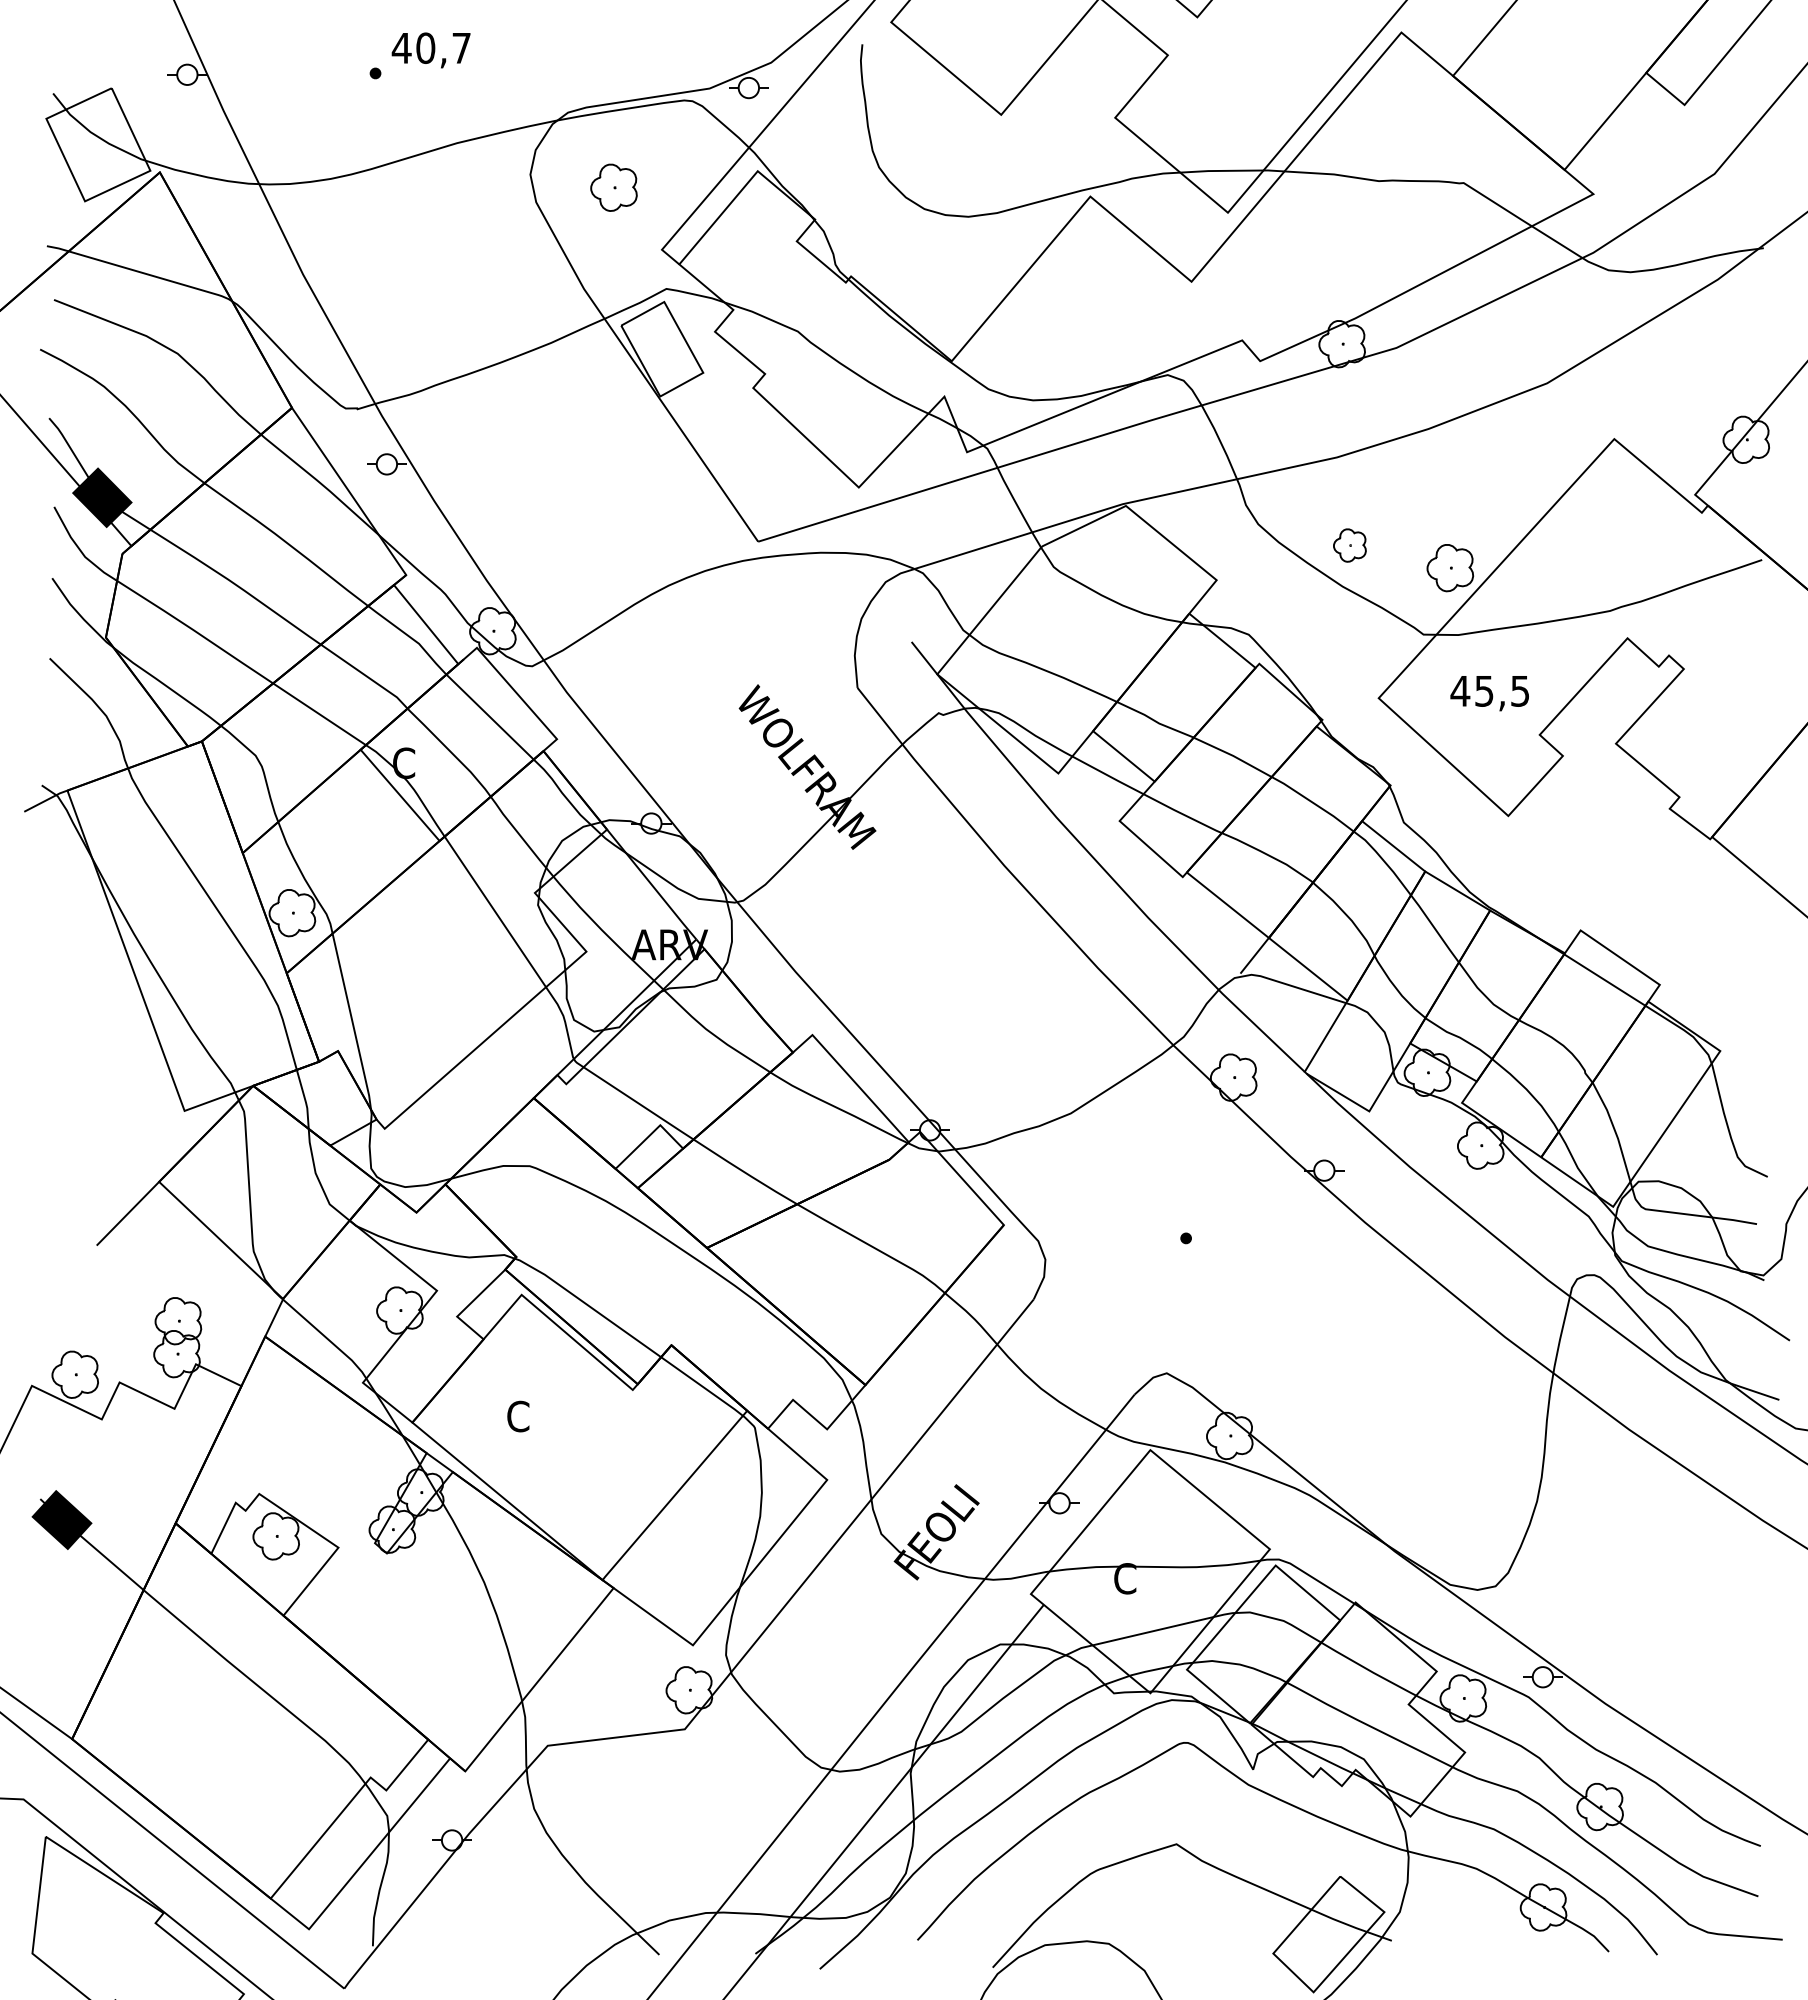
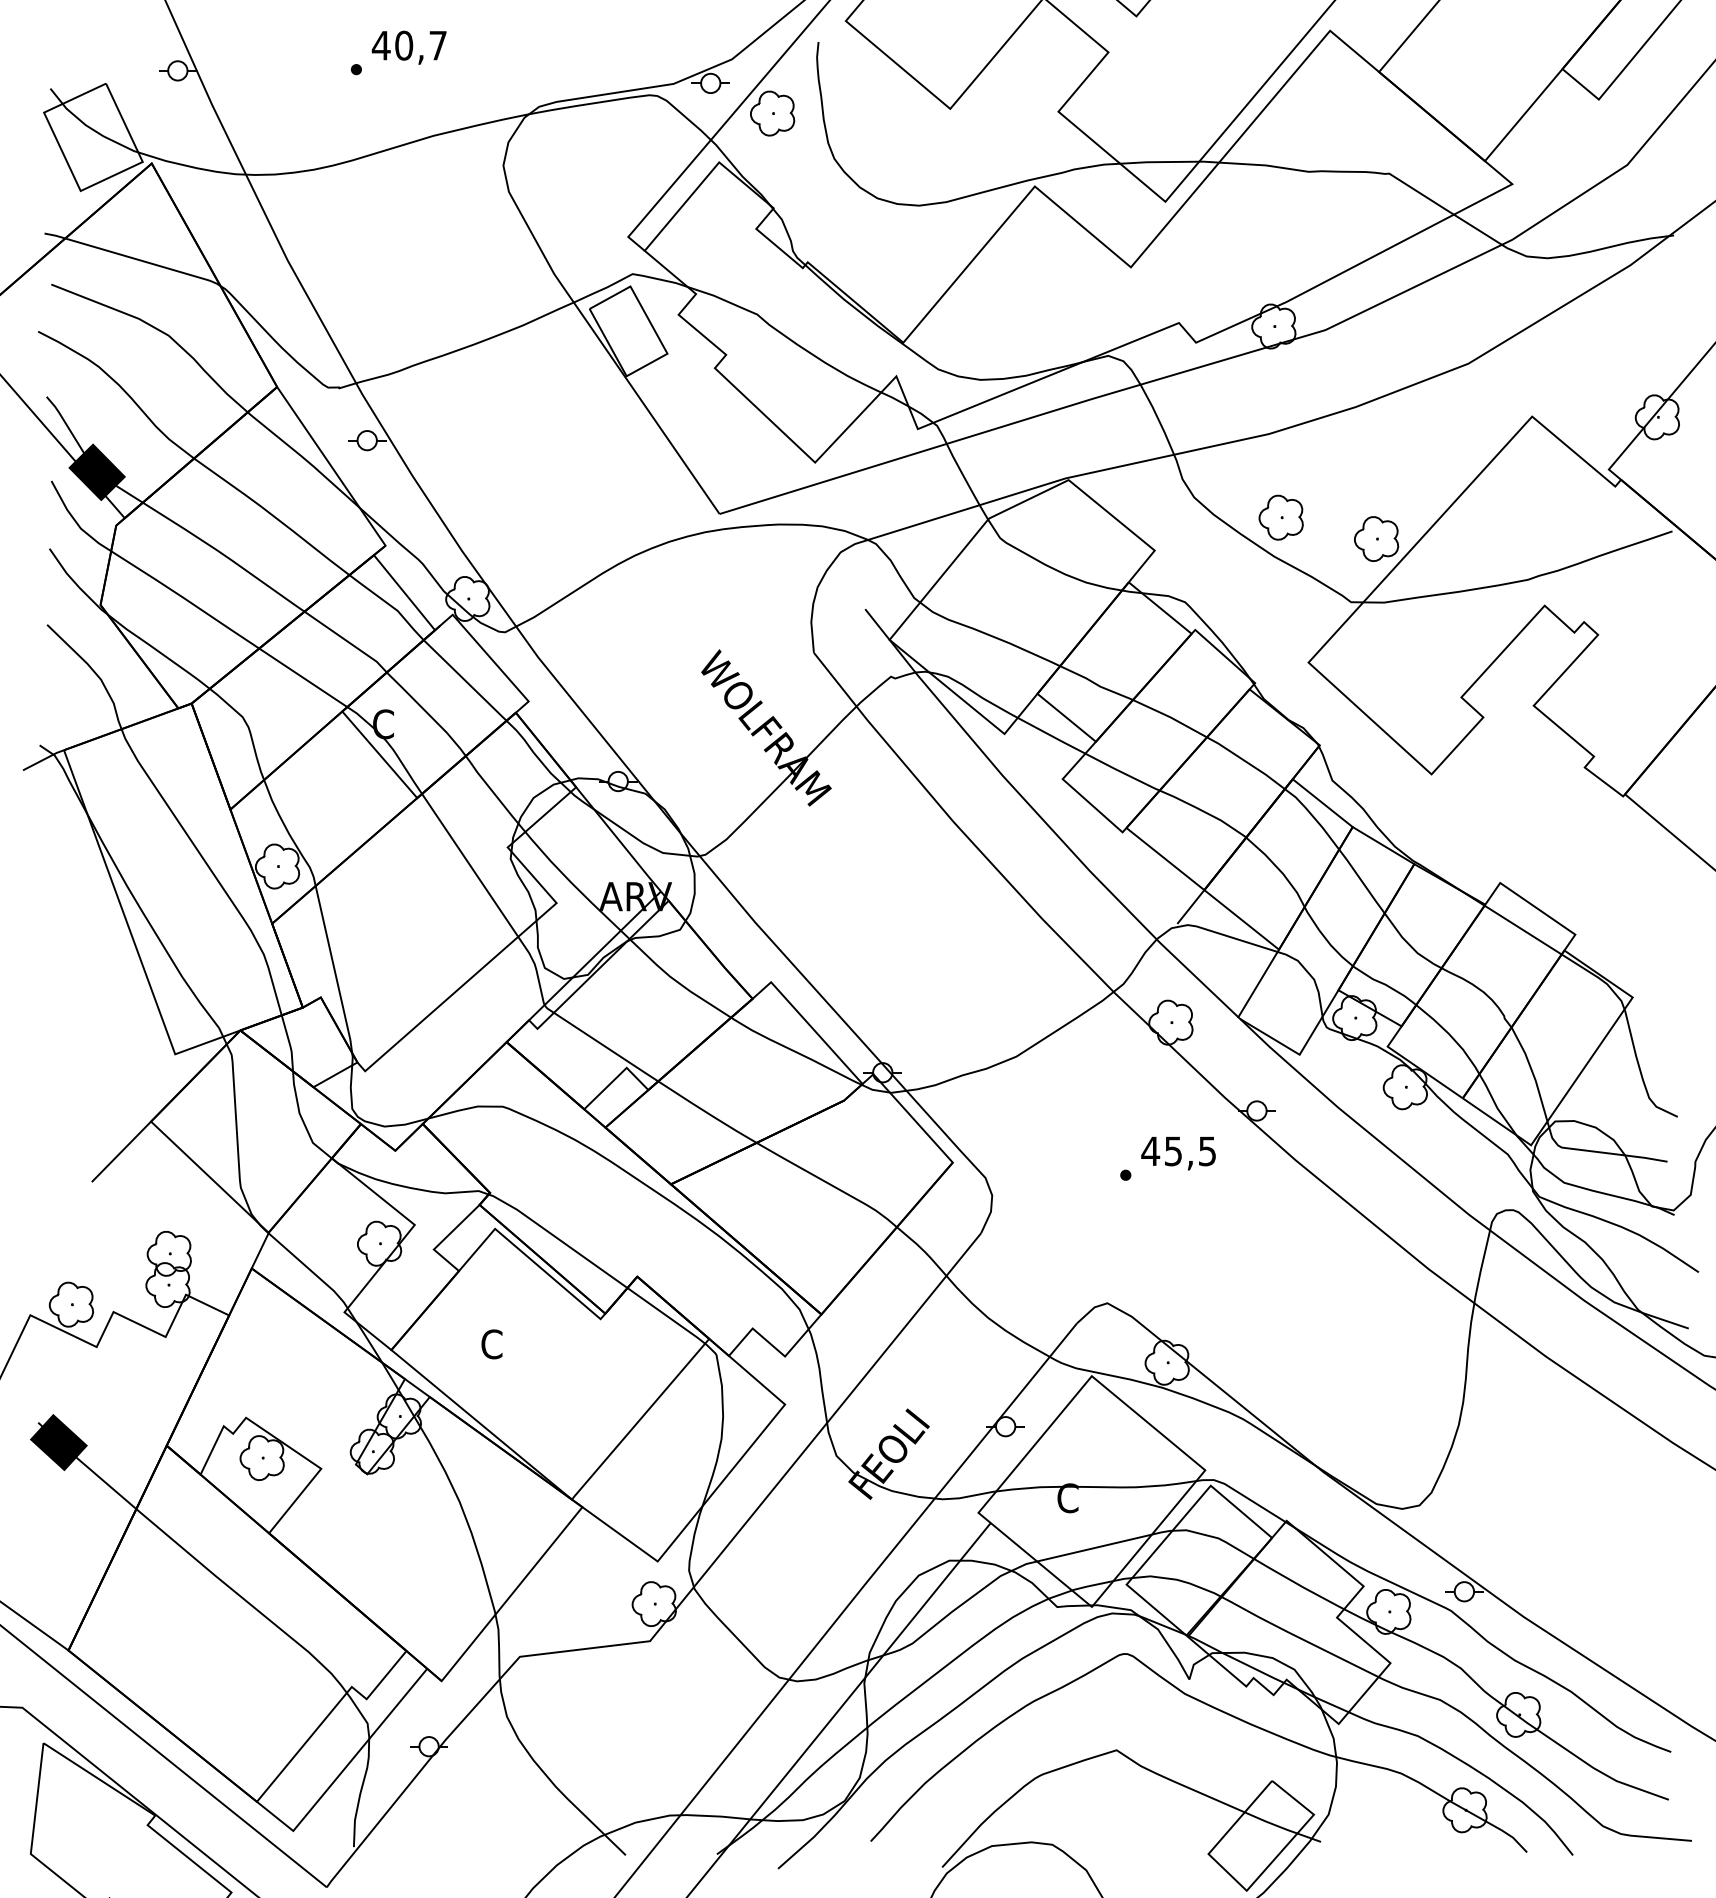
part: (613, 187) -> (772, 113), moved
part: (1349, 545) -> (1280, 517), size x1.43
text: (1489, 693) -> (1178, 1153), moved

